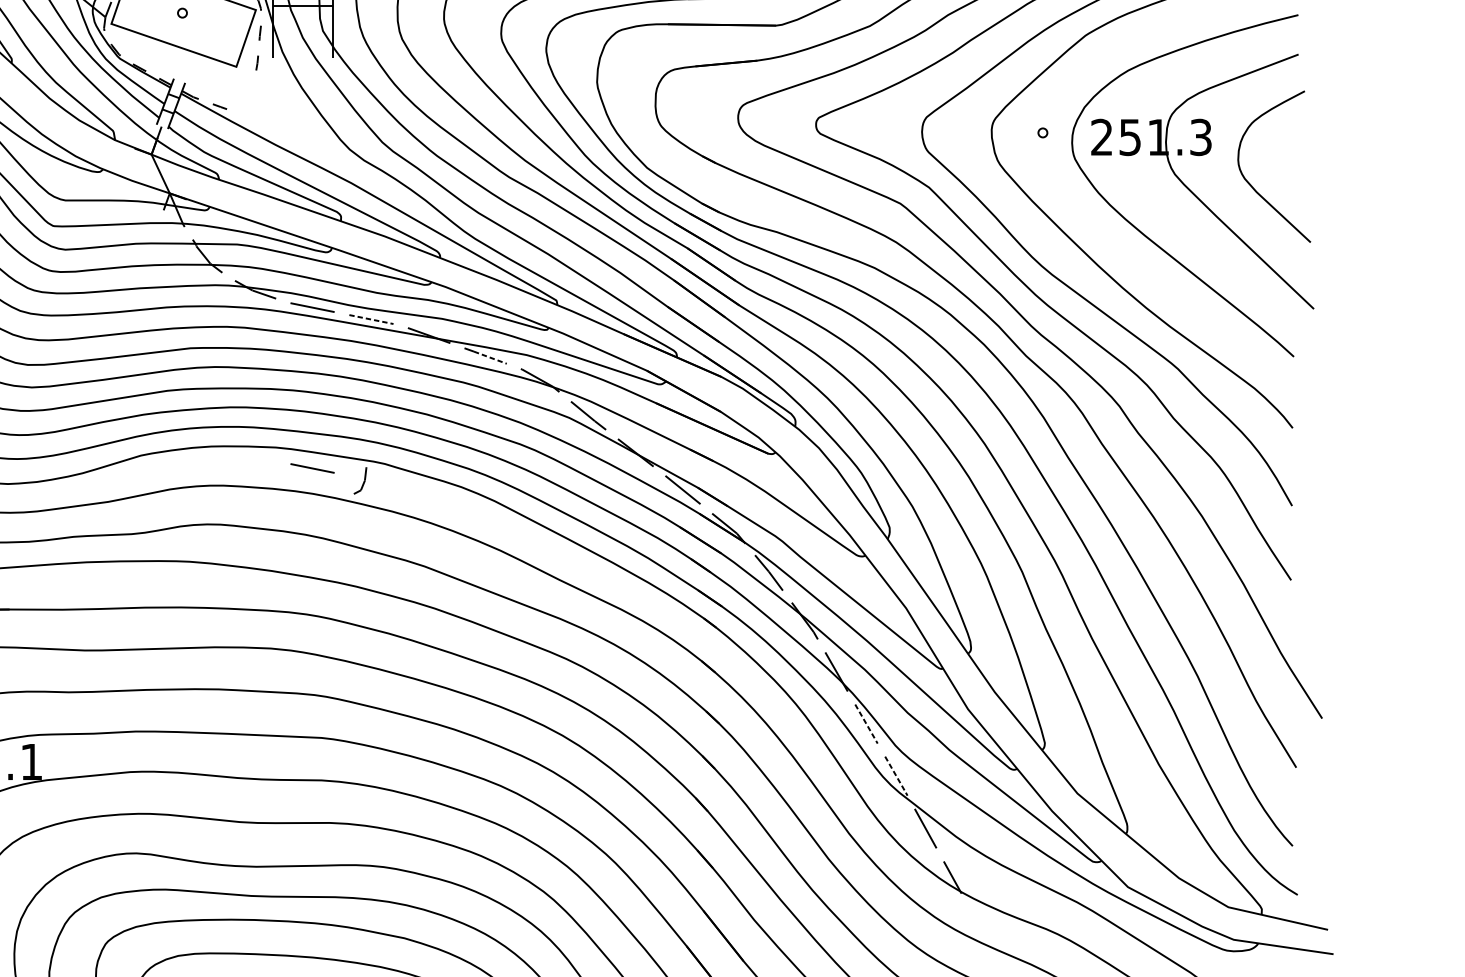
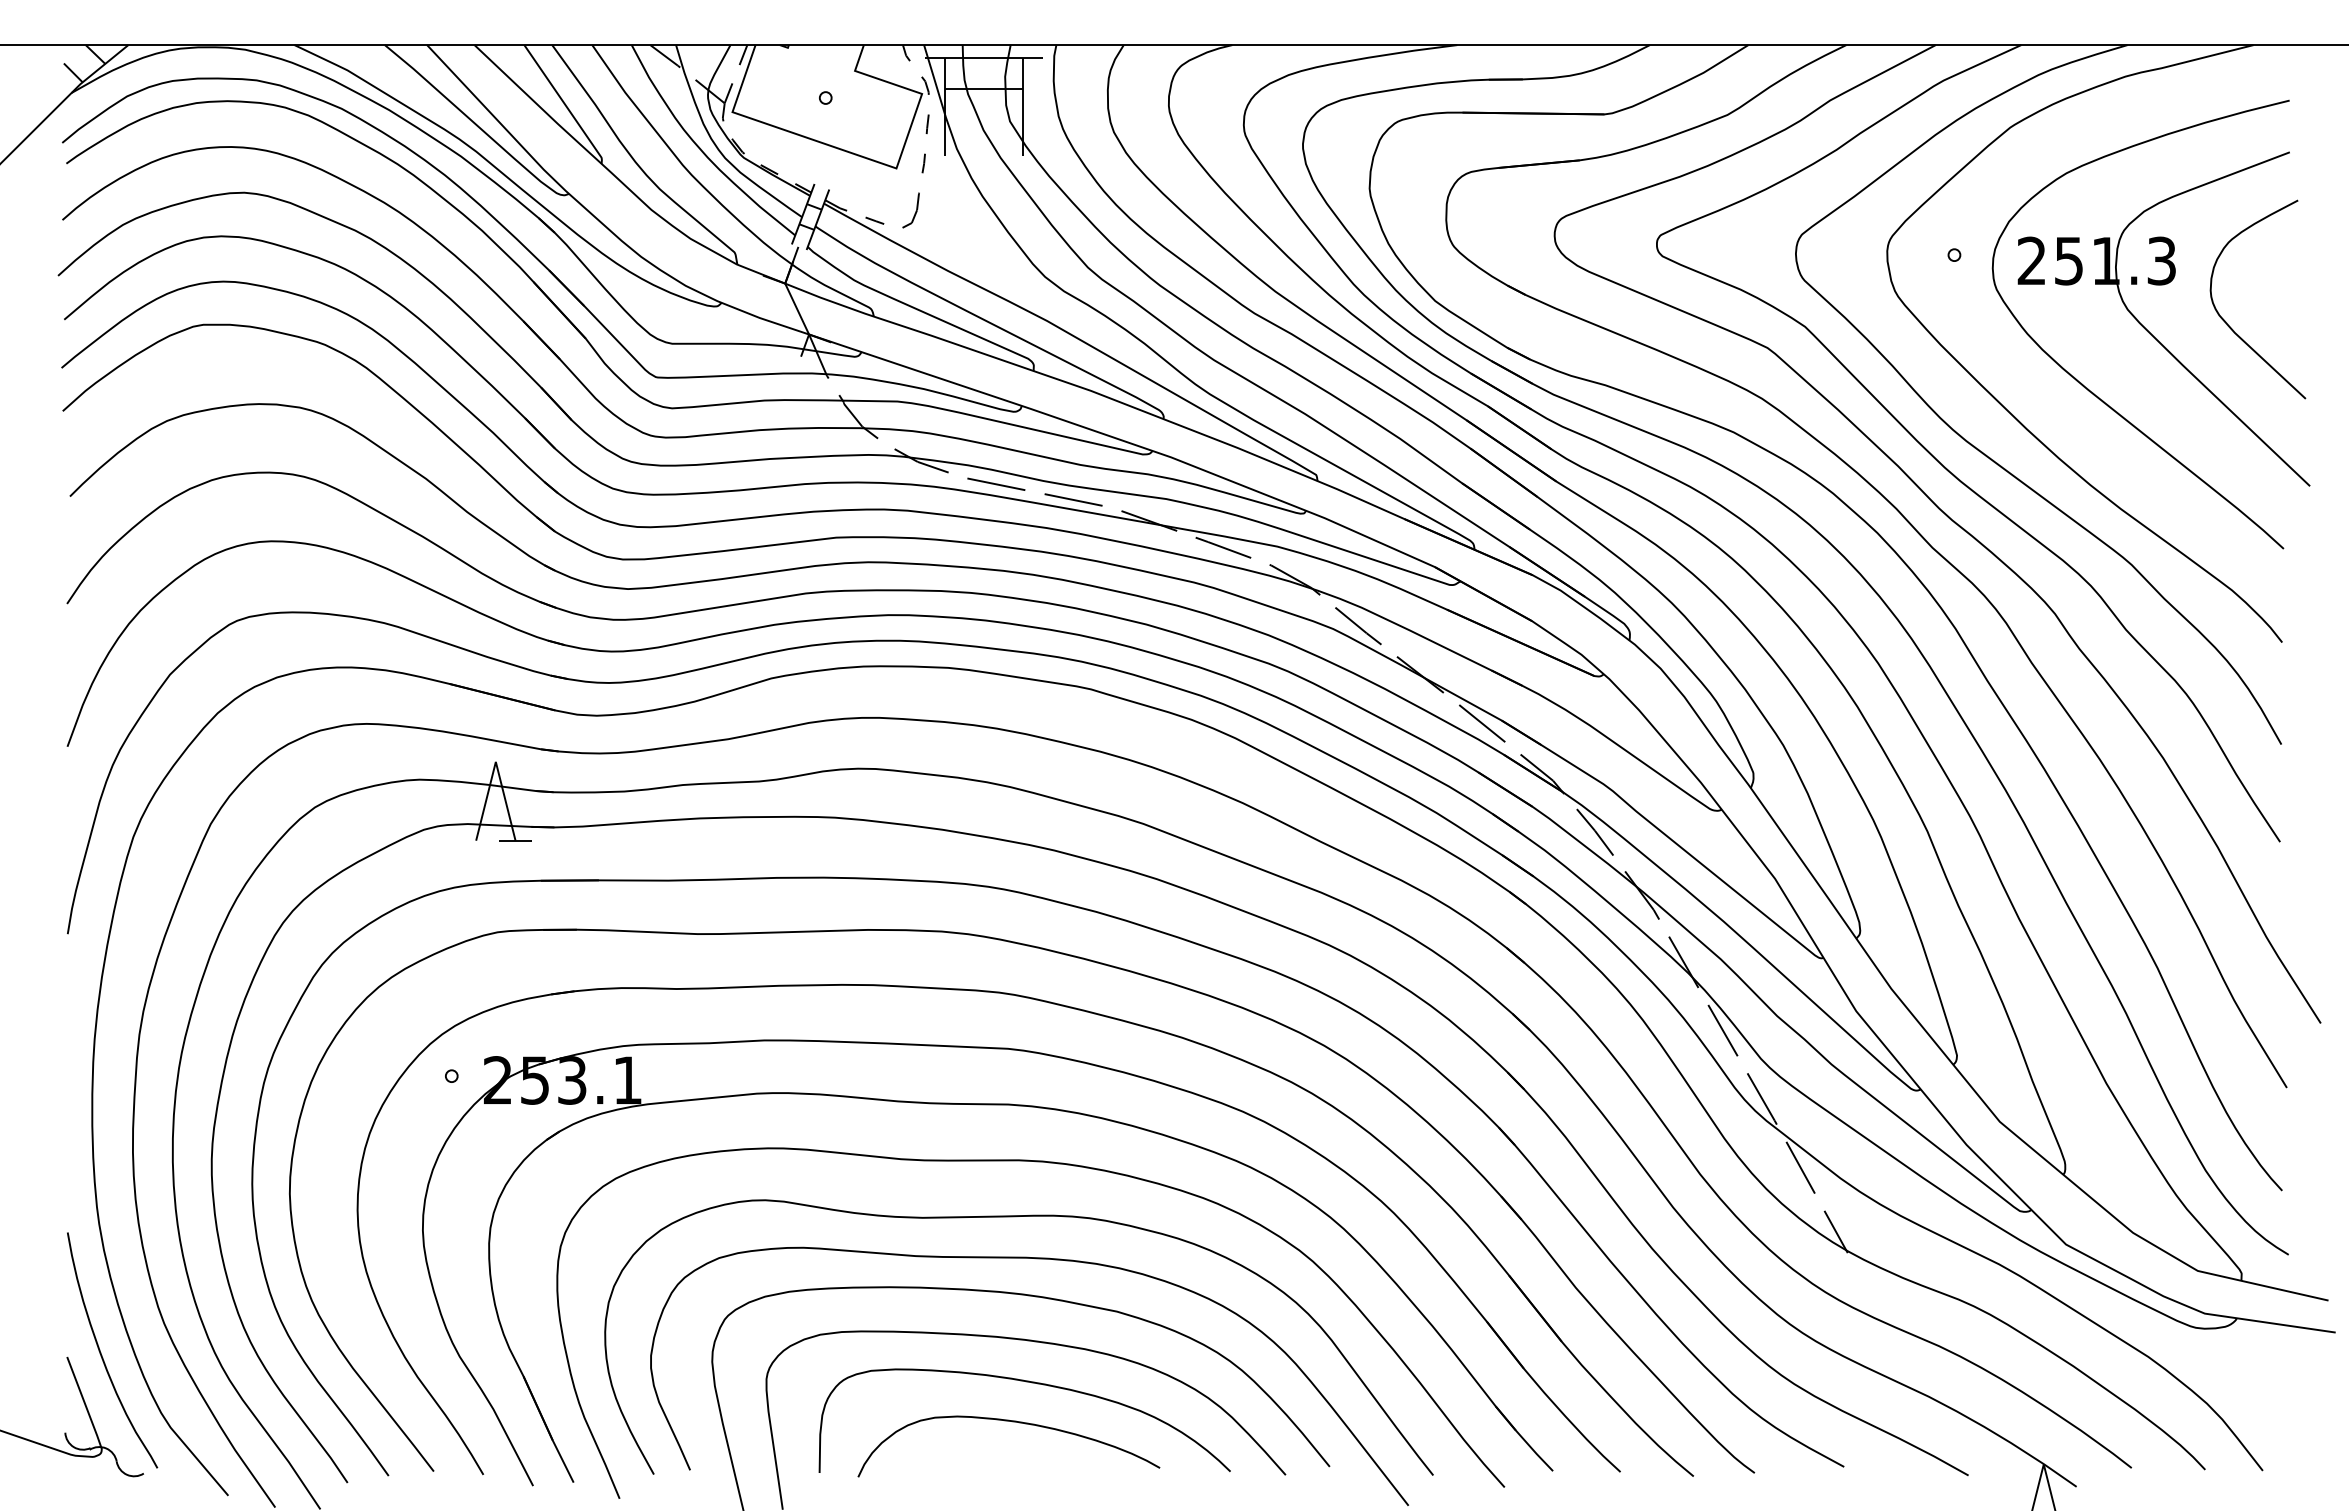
line: (371, 319) -> (1073, 499), dashed -> solid
line: (490, 358) -> (1229, 550), dashed -> solid
line: (312, 467) -> (996, 694), removed
part: (359, 480) -> (910, 210), moved
line: (866, 723) -> (1723, 1030), dashed -> solid
line: (895, 775) -> (1761, 1097), dashed -> solid

